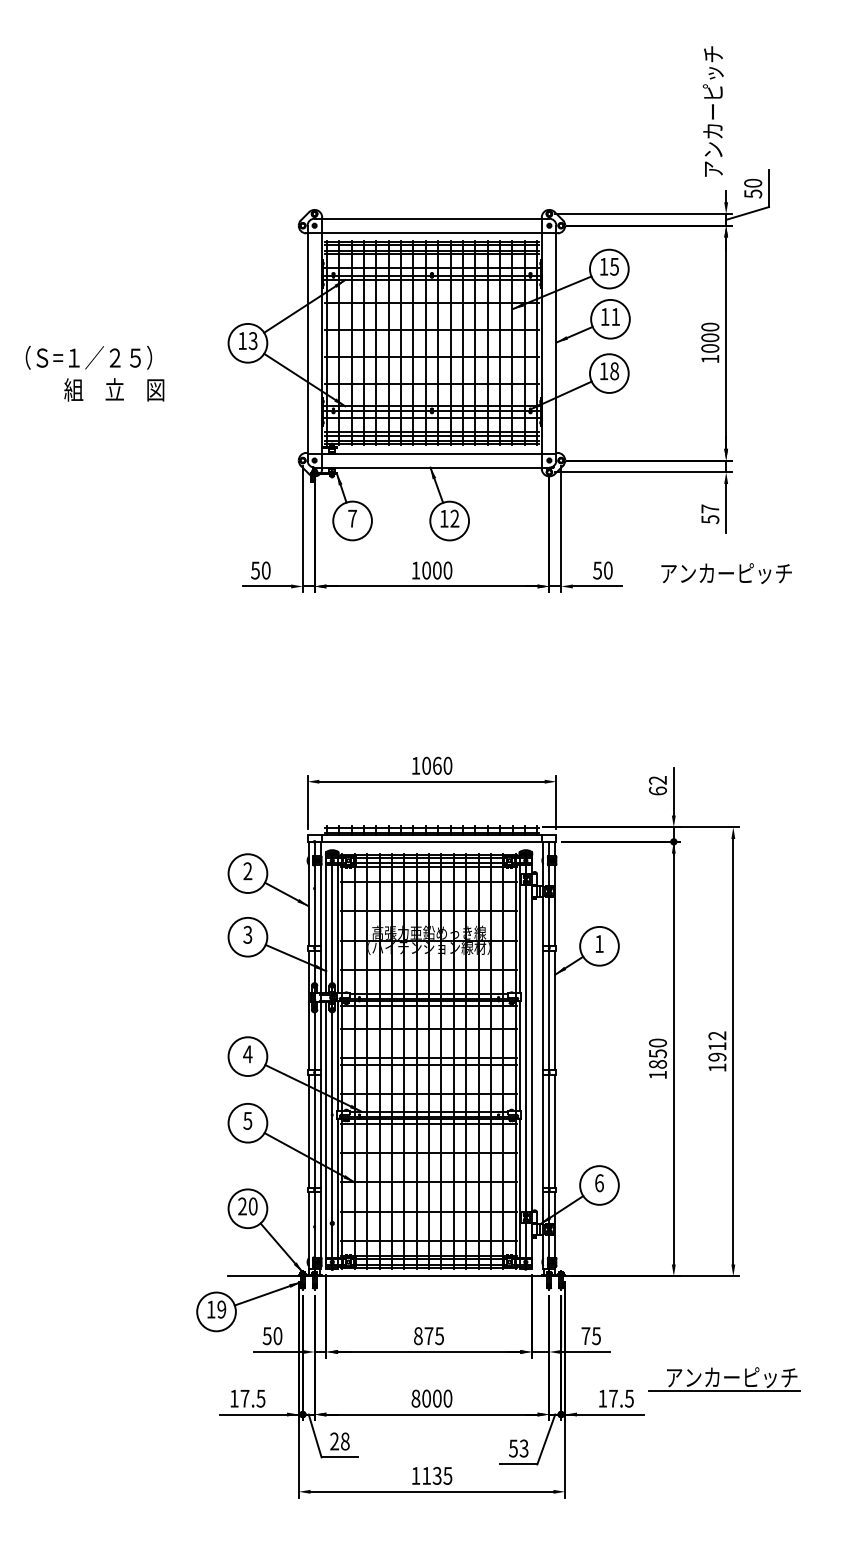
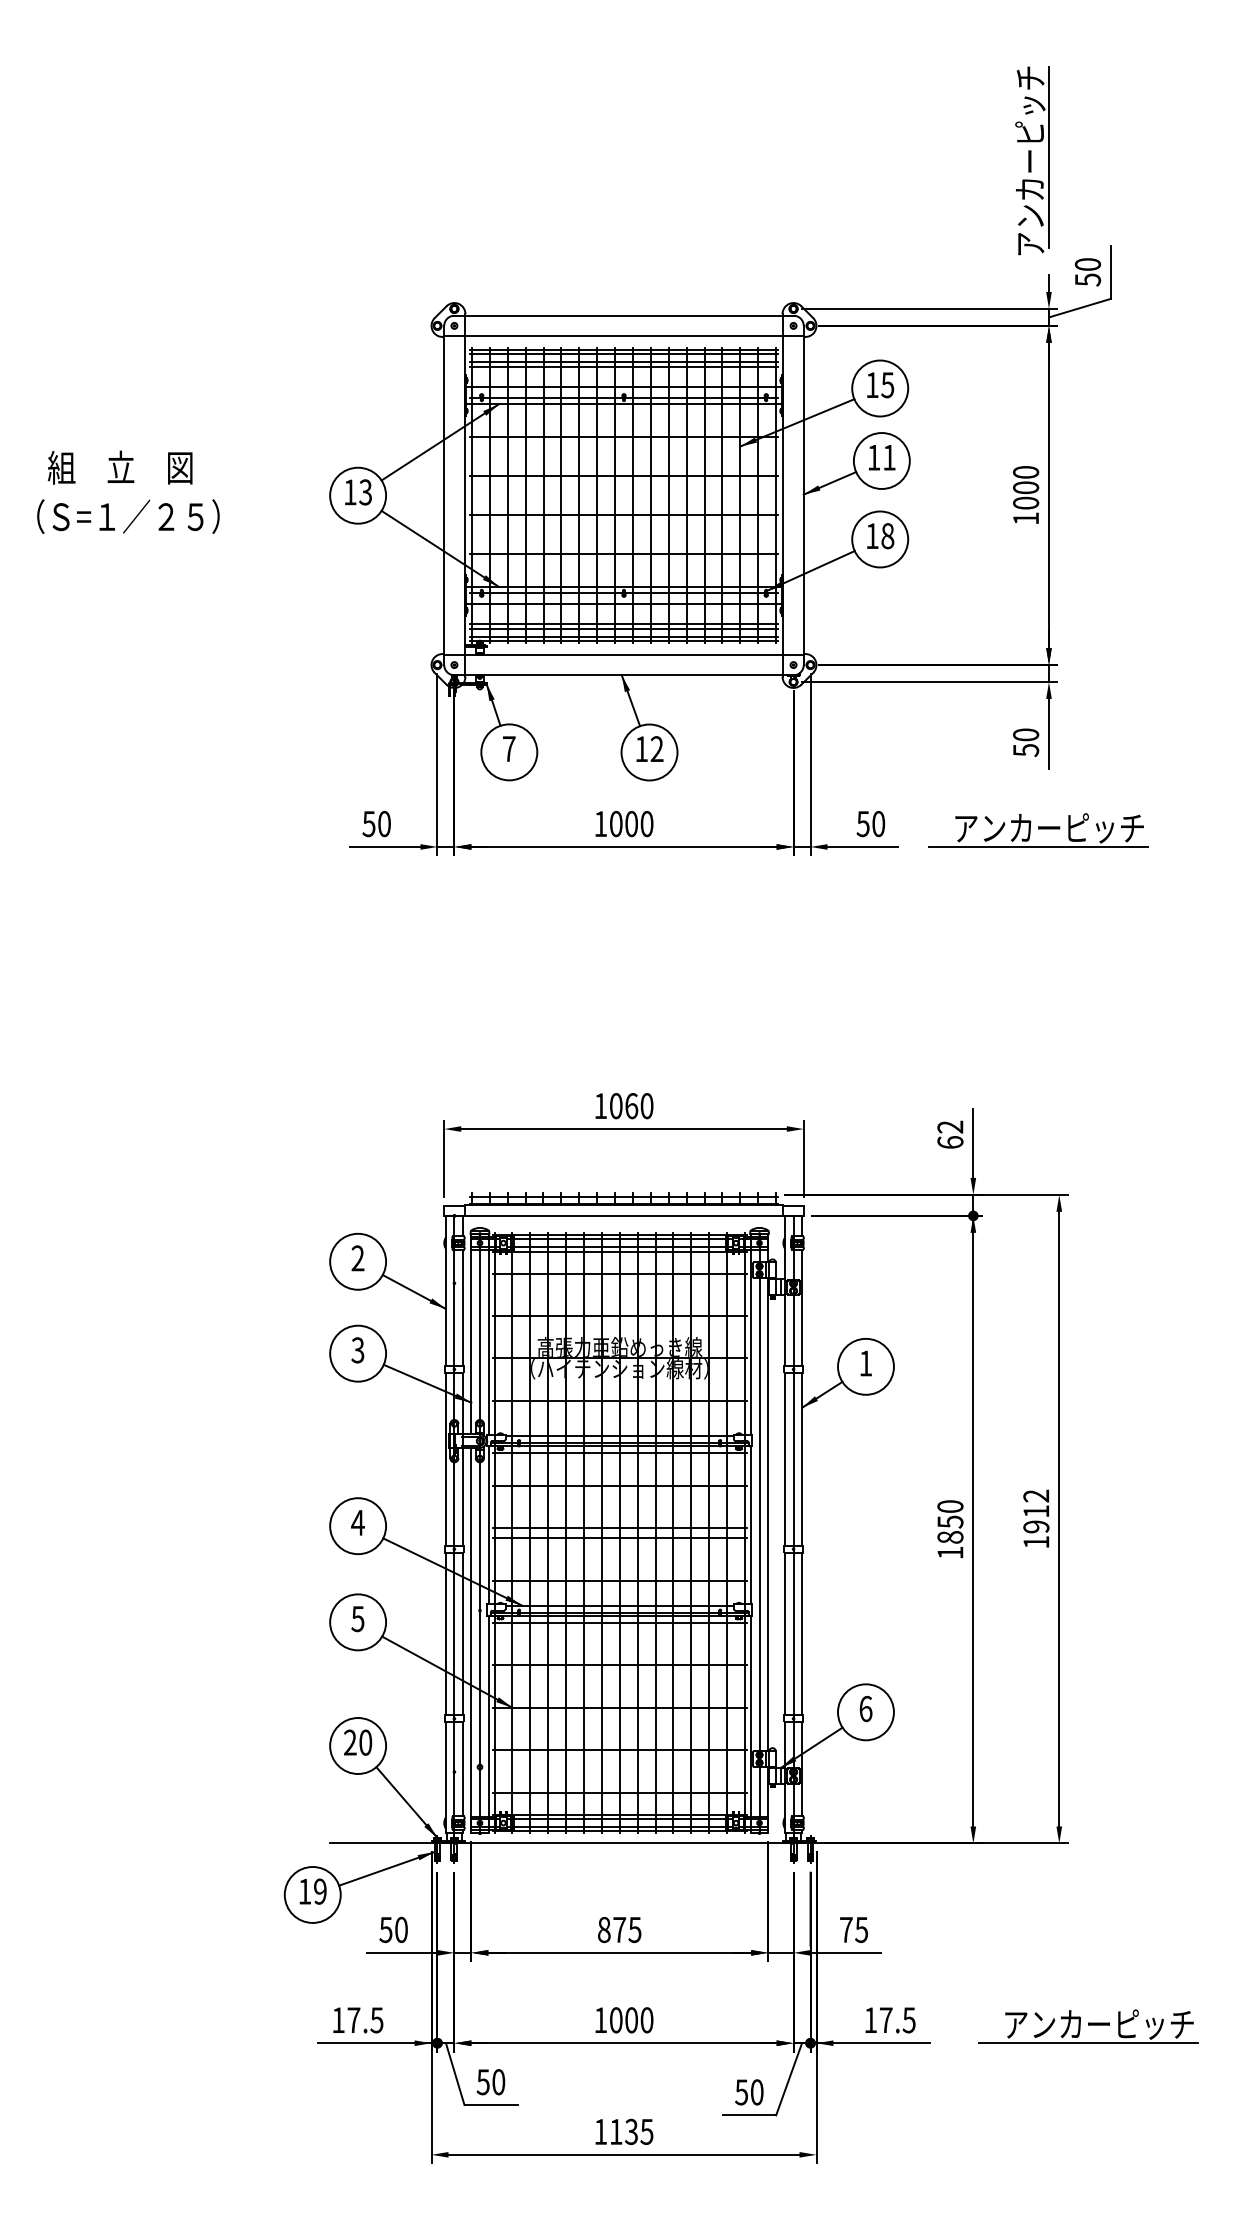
line: (726, 109) -> (1049, 157), added
text: (114, 389) -> (120, 467), moved
text: (710, 508) -> (1026, 734), 57 -> 50
line: (718, 586) -> (1037, 847), added
part: (724, 1379) -> (1088, 2027), moved
text: (415, 1398) -> (600, 2020), 8000 -> 1000
text: (339, 1441) -> (490, 2082), 28 -> 50
text: (523, 1448) -> (756, 2092), 53 -> 50

